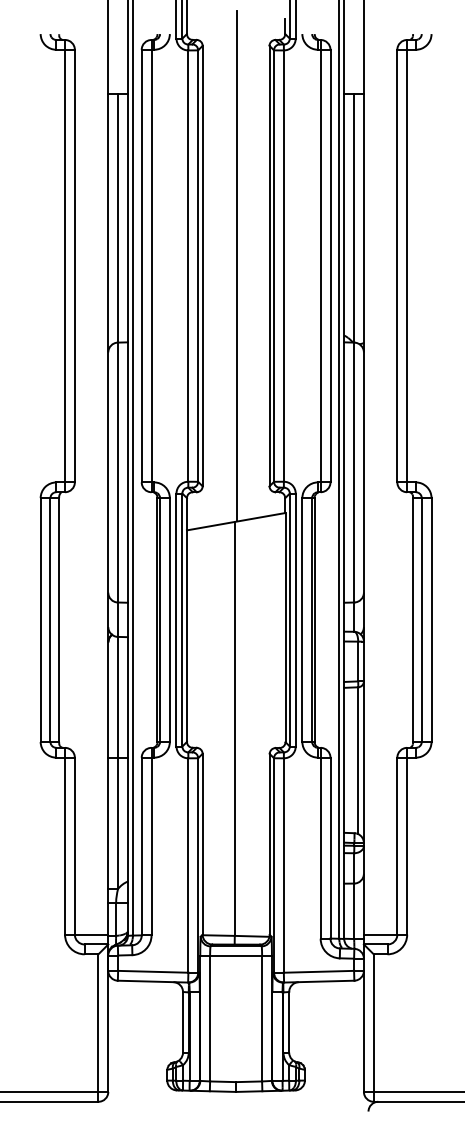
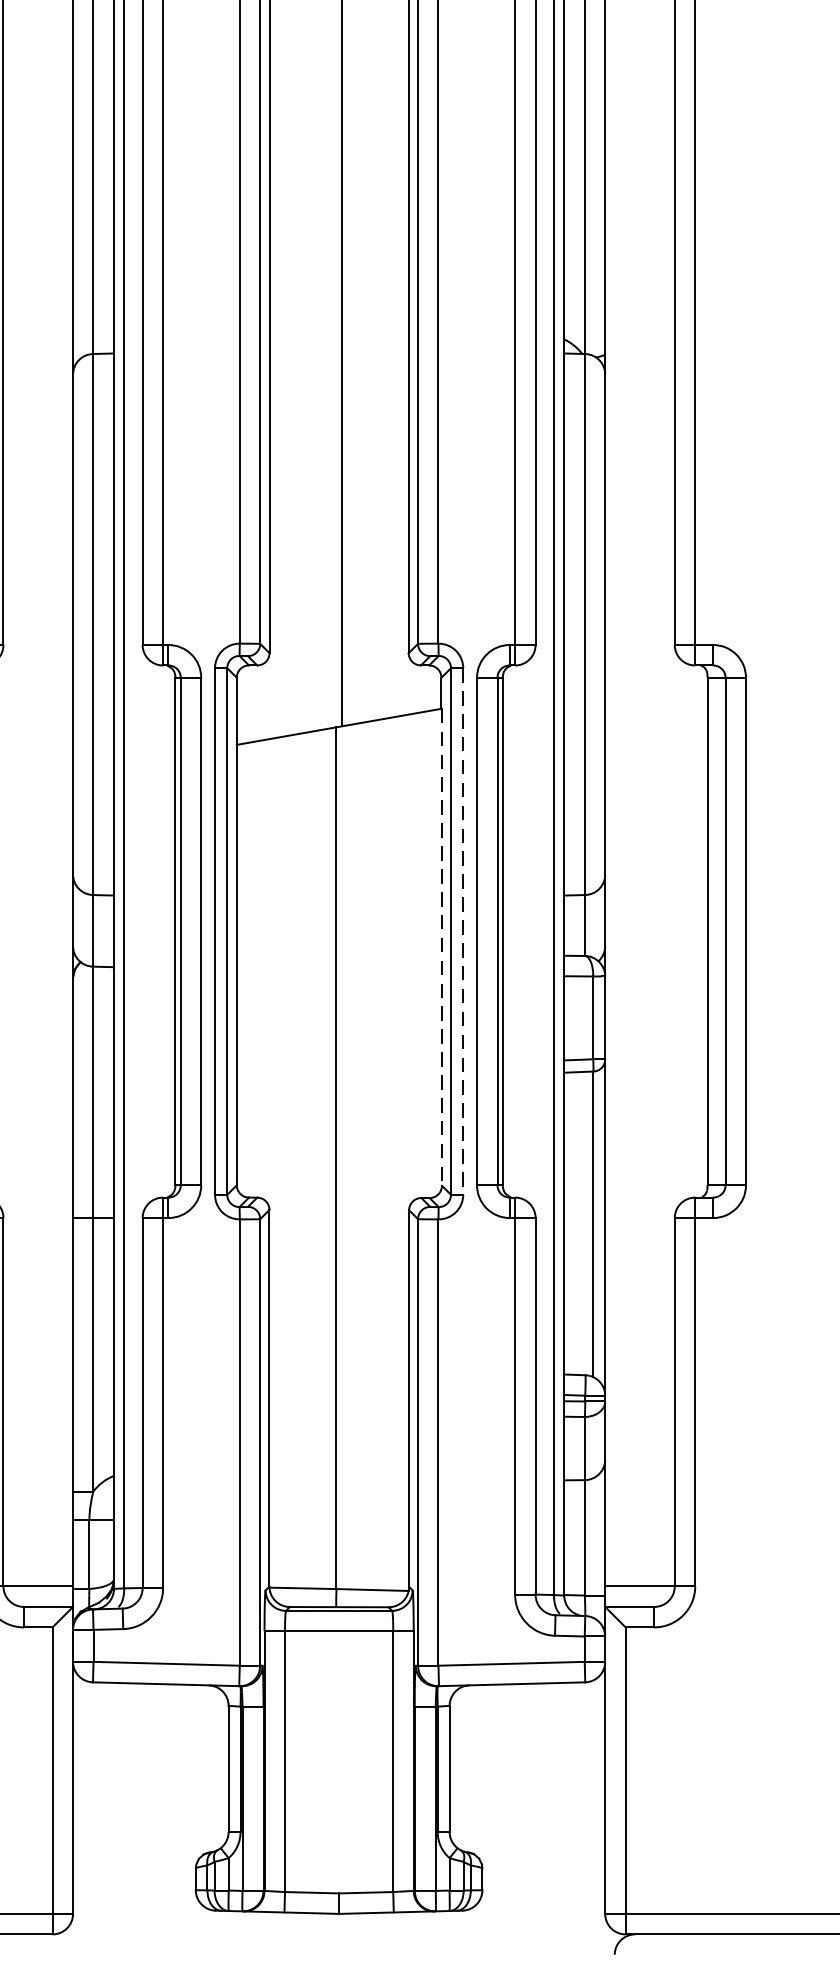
line: (295, 620) -> (462, 932), solid -> dashed
line: (285, 627) -> (441, 947), solid -> dashed

